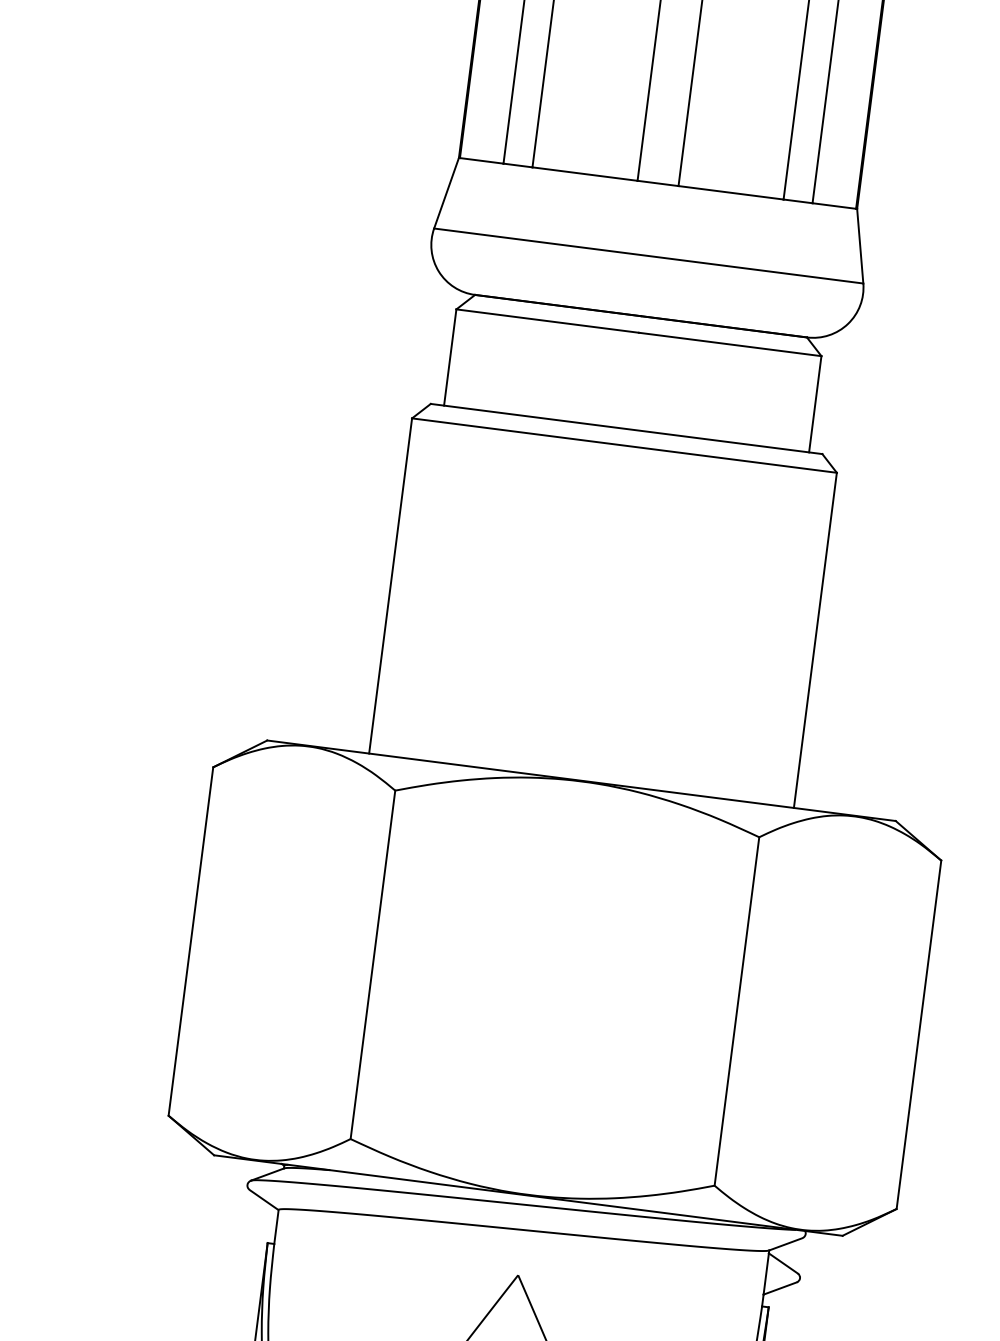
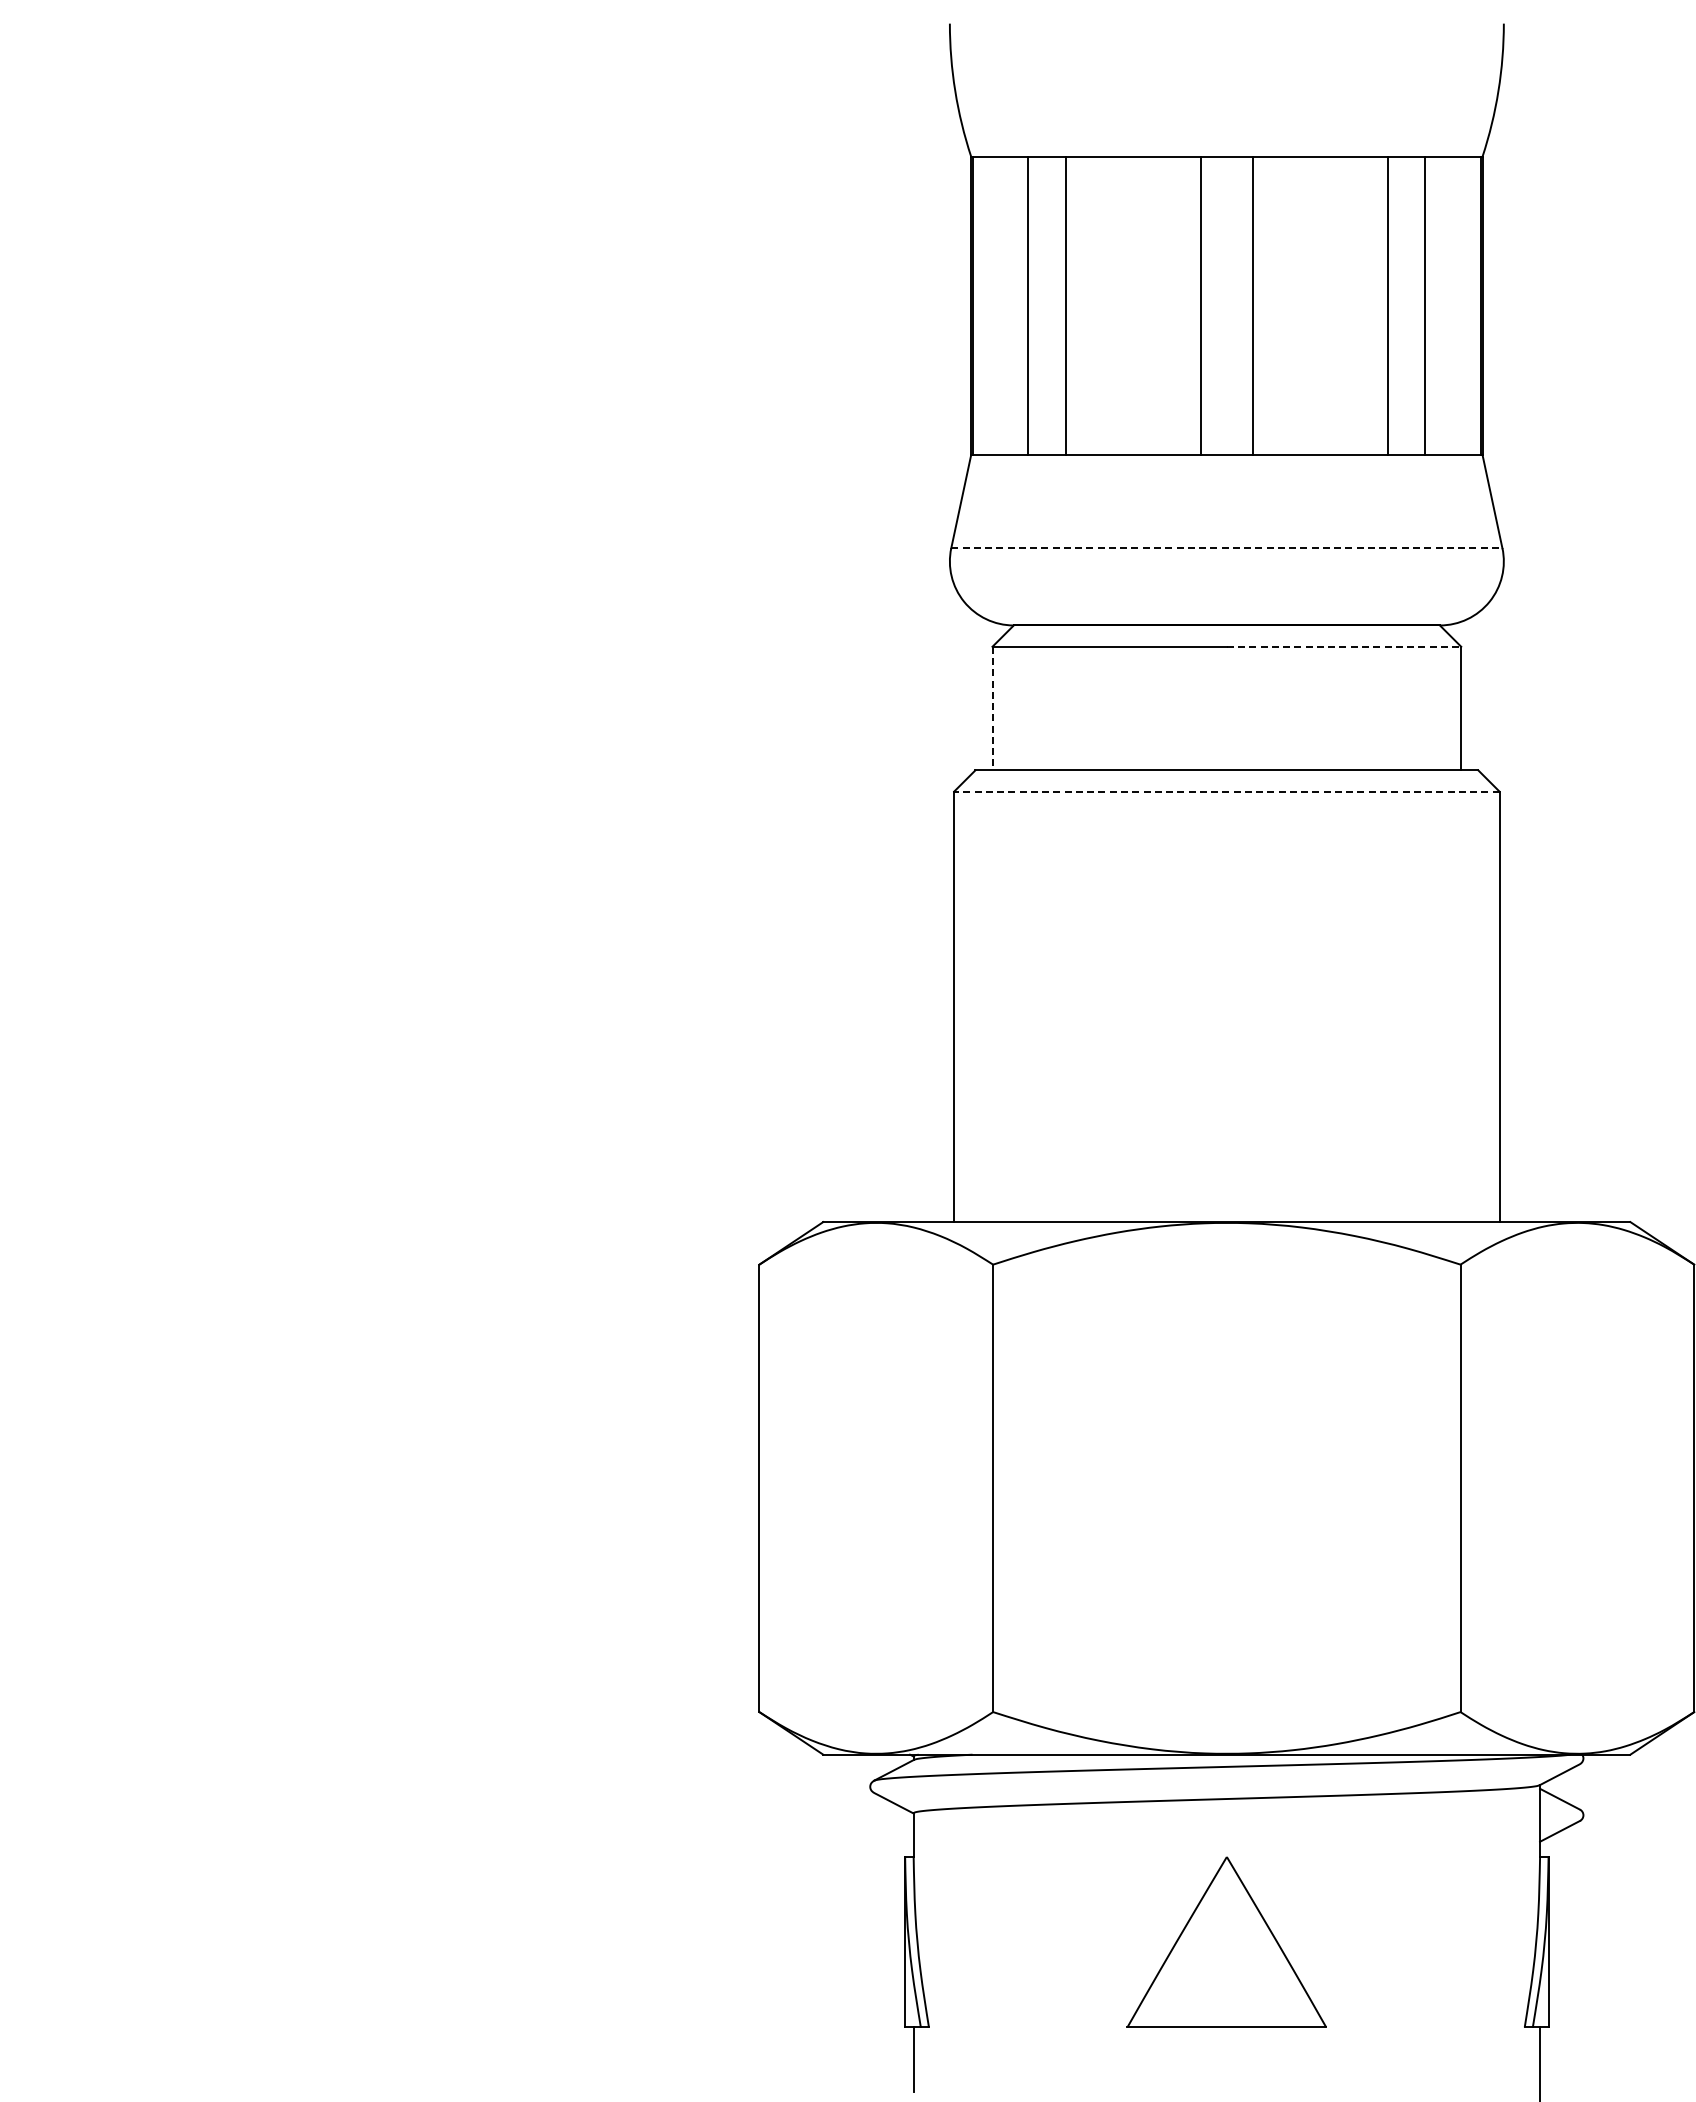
line: (648, 256) -> (1226, 548), solid -> dashed
line: (730, 344) -> (1344, 646), solid -> dashed
line: (450, 357) -> (992, 708), solid -> dashed
line: (624, 445) -> (1226, 791), solid -> dashed

